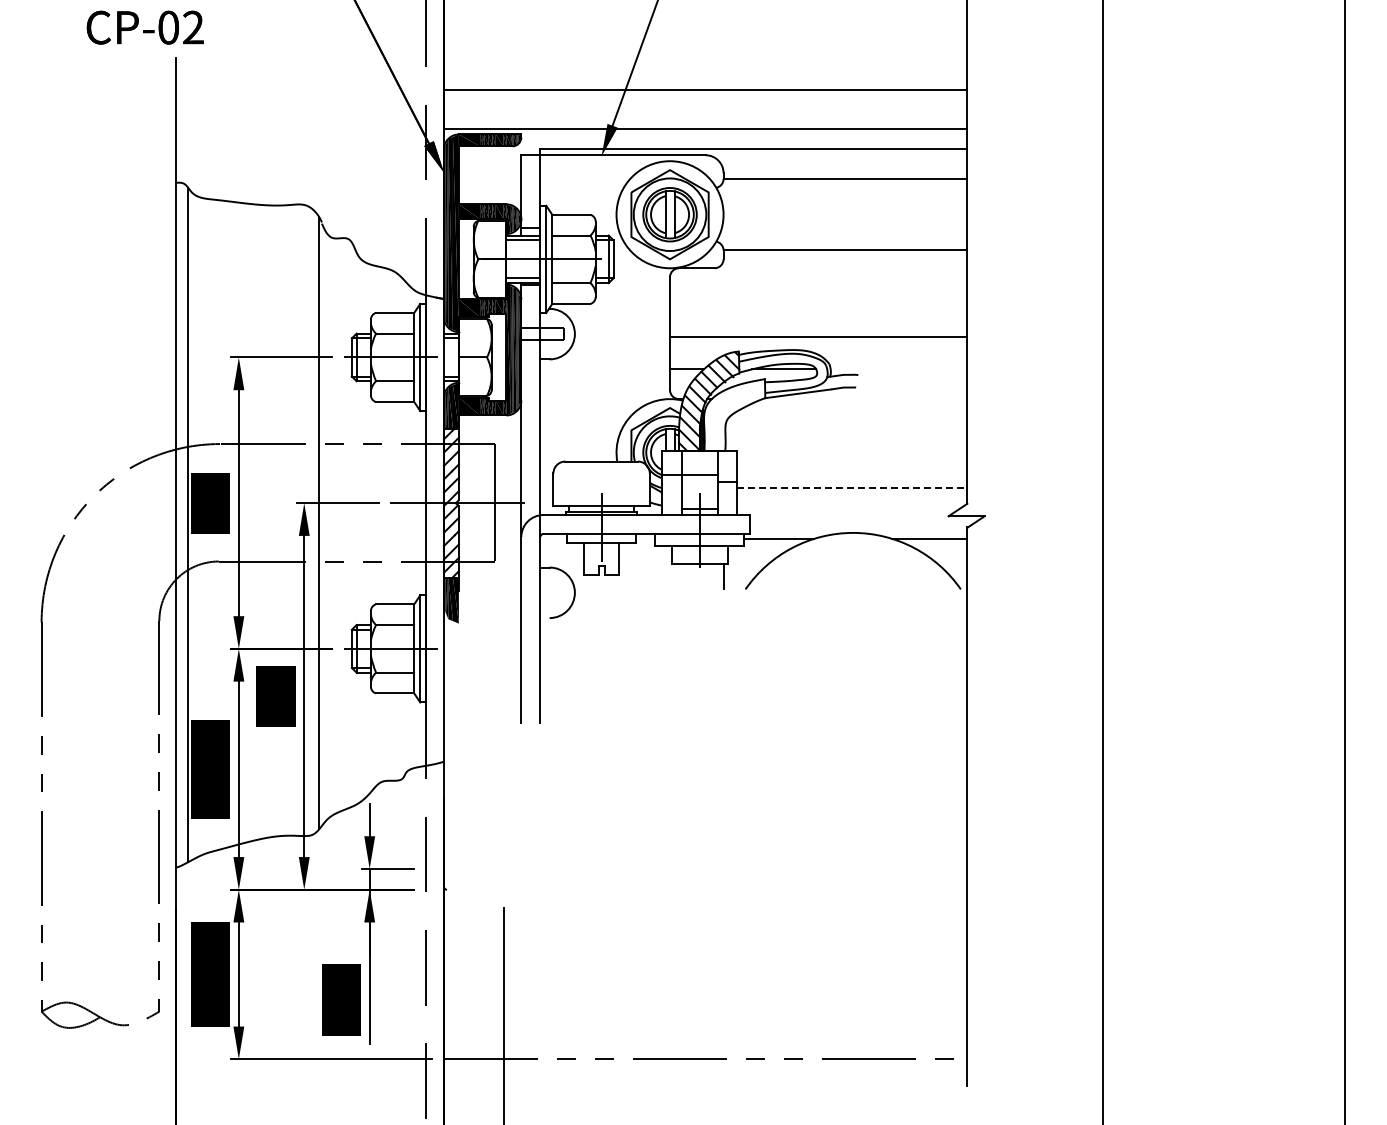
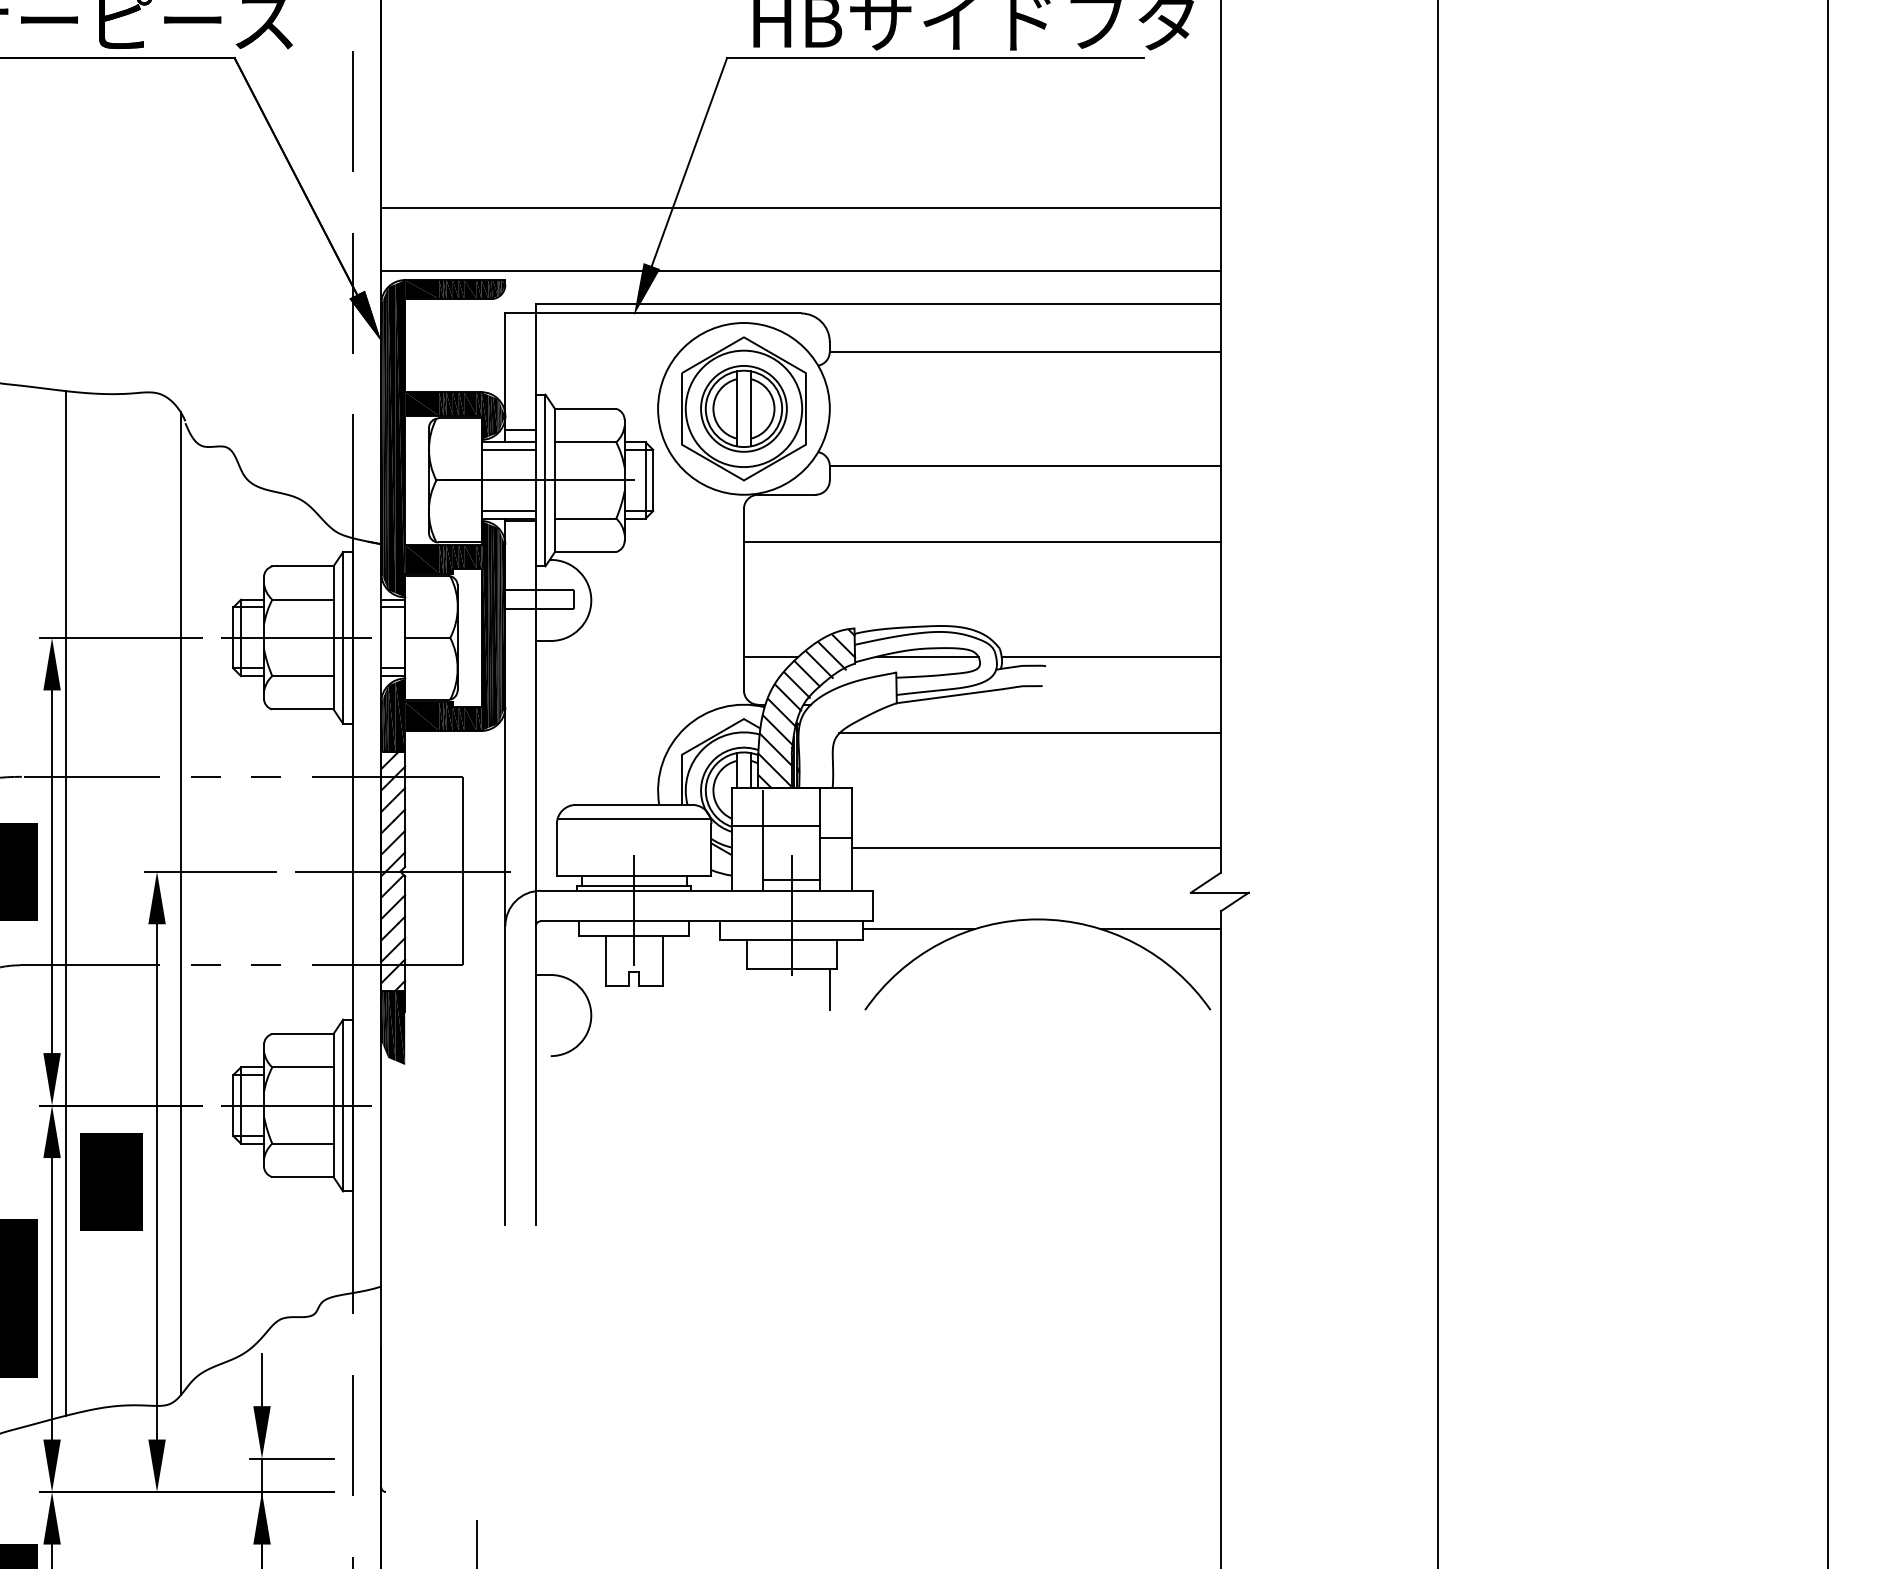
line: (818, 337) -> (982, 543), moved
line: (898, 369) -> (1110, 657), added
line: (848, 416) -> (1030, 732), added
line: (601, 470) -> (633, 819), added
line: (852, 488) -> (1036, 848), dashed -> solid
line: (247, 522) -> (65, 902), added

